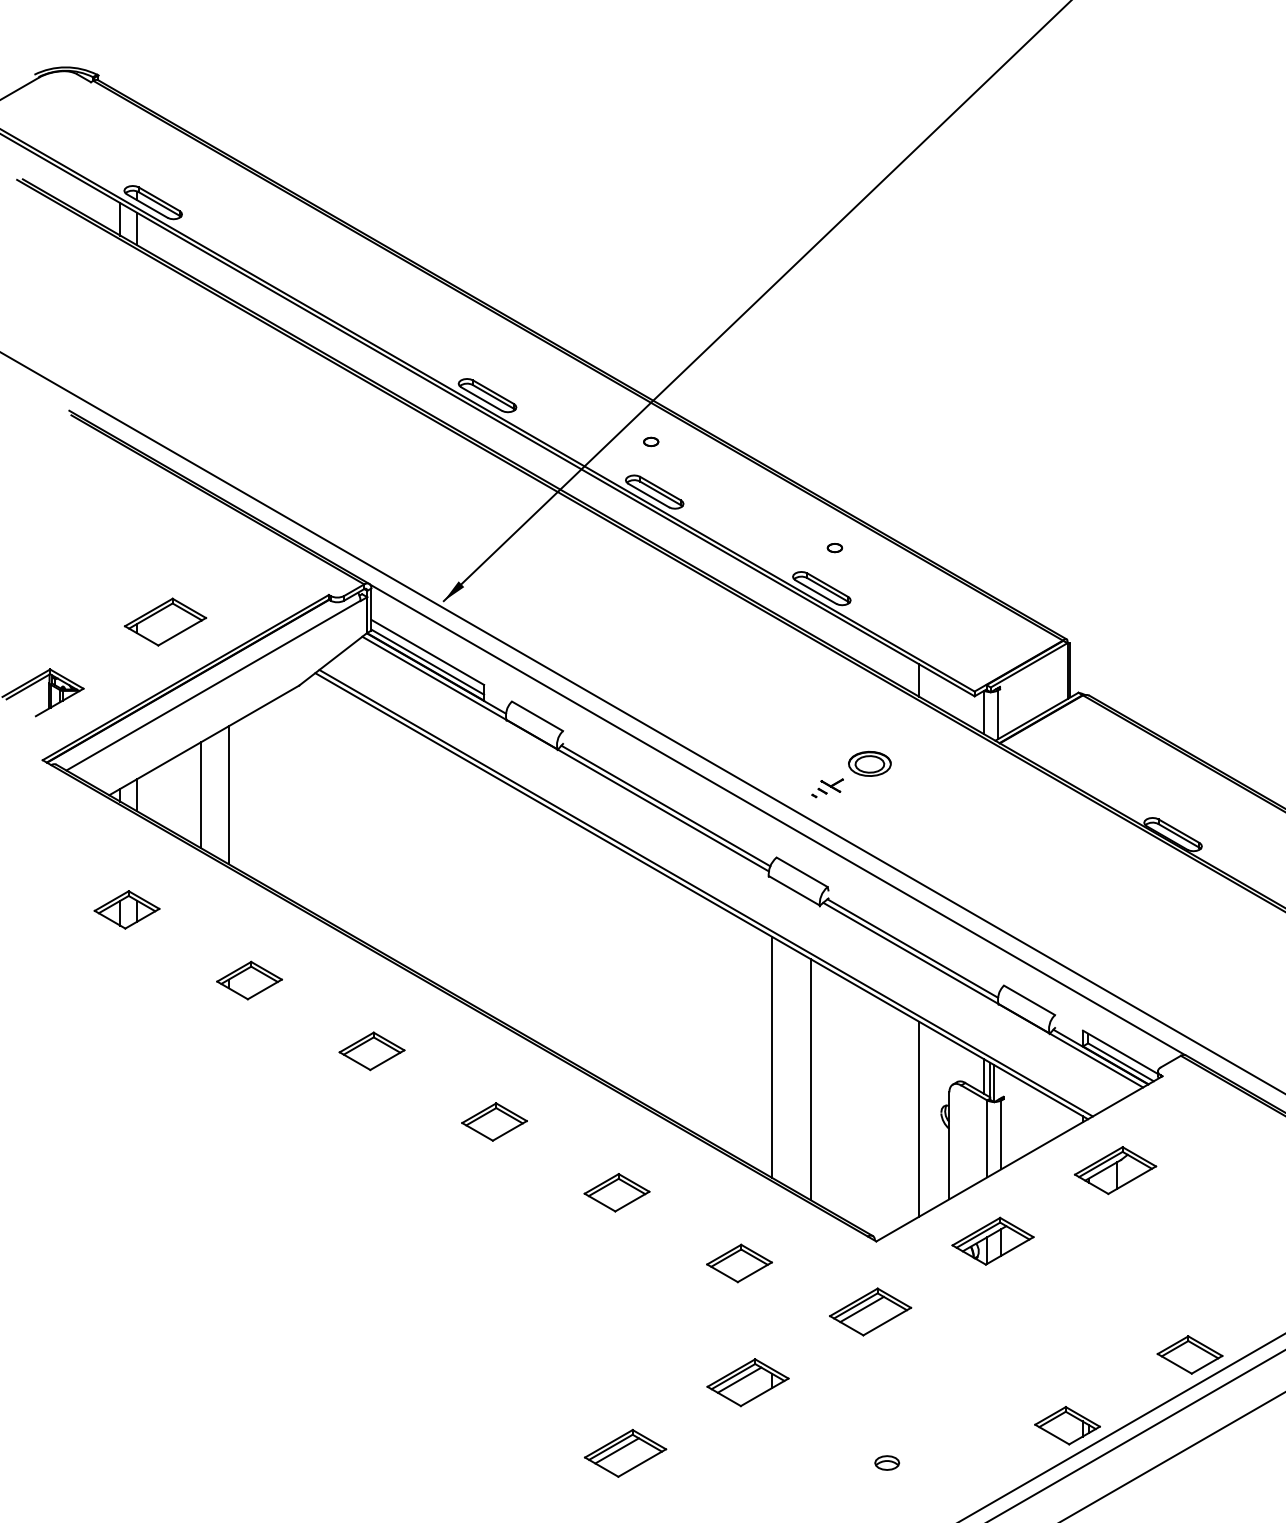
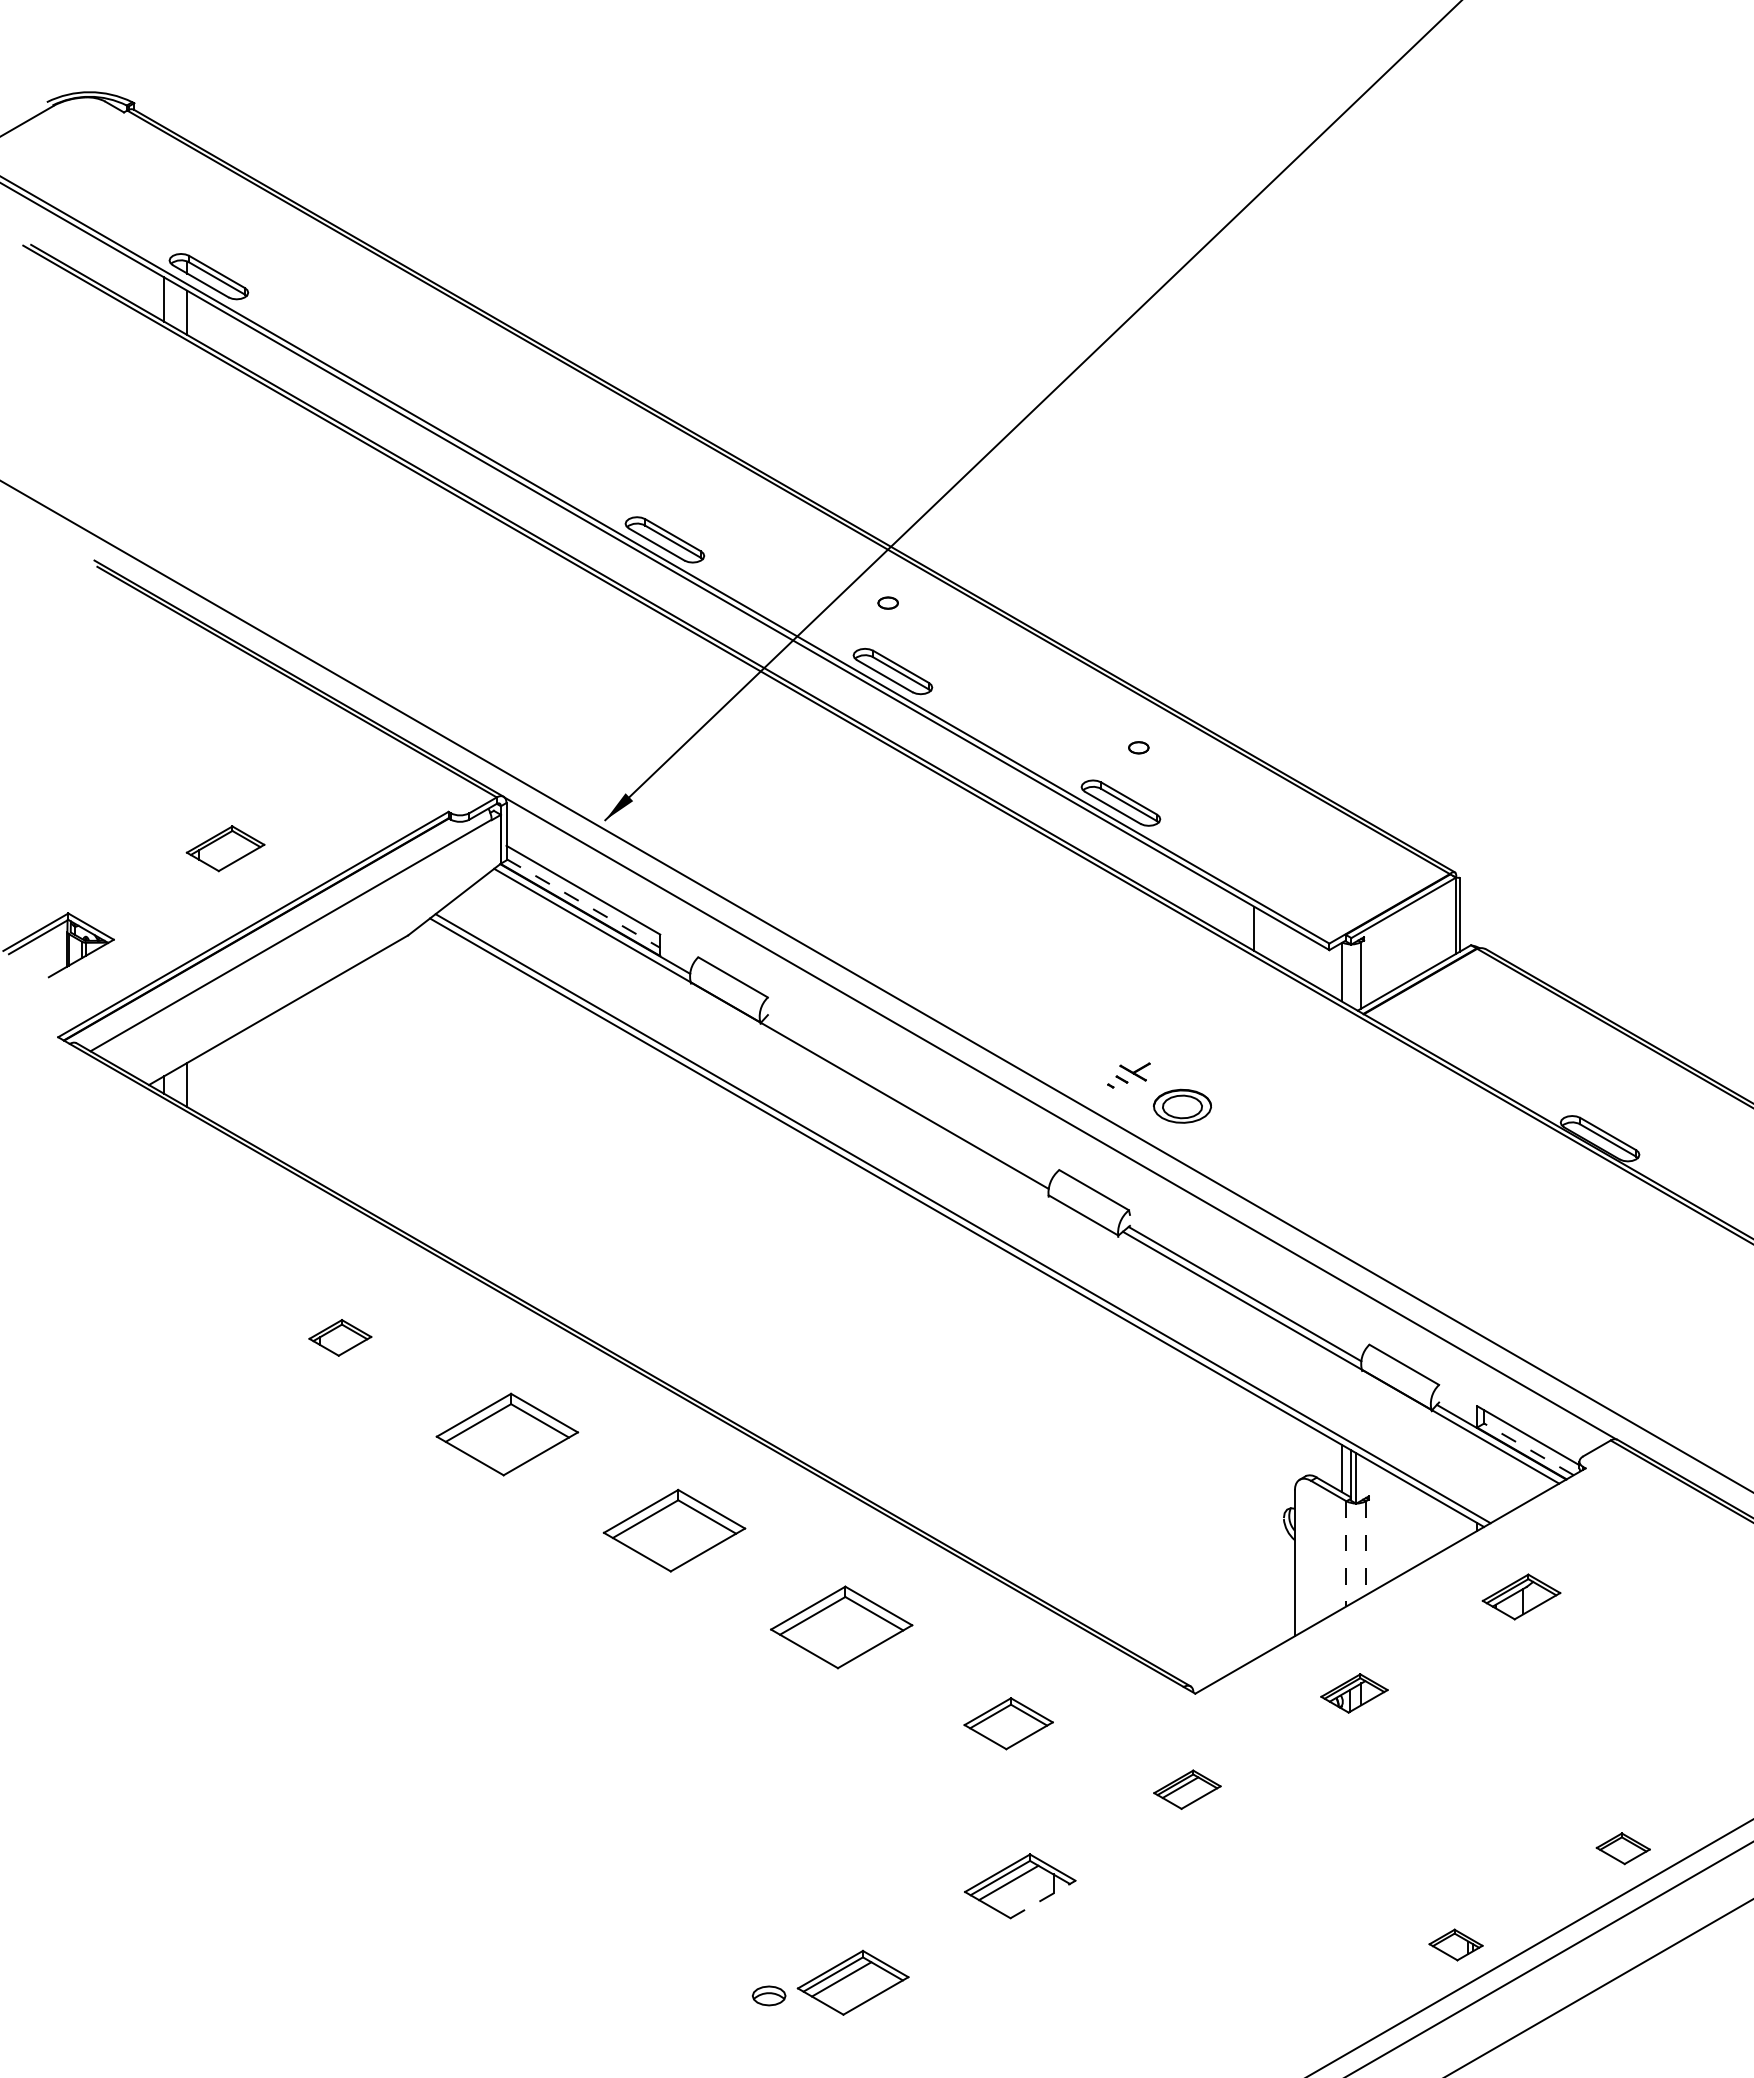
part: (165, 621) -> (225, 848), size x0.7
line: (427, 662) -> (583, 903), solid -> dashed
part: (869, 763) -> (1182, 1105), moved
line: (201, 794) -> (274, 1084), removed
line: (228, 794) -> (311, 1084), removed
line: (665, 805) -> (907, 1099), removed
part: (127, 909) -> (173, 1240), removed
part: (249, 980) -> (340, 1337), size x0.7
part: (372, 1050) -> (507, 1433), size x1.6
line: (772, 1057) -> (1053, 1442), removed
line: (1120, 1062) -> (1528, 1449), solid -> dashed
line: (811, 1079) -> (1106, 1472), removed
line: (919, 1118) -> (1253, 1526), removed
part: (494, 1121) -> (674, 1530), size x1.6
line: (1001, 1135) -> (1365, 1548), solid -> dashed
line: (987, 1138) -> (1346, 1553), solid -> dashed
part: (1115, 1170) -> (1521, 1596), size x0.7
part: (616, 1192) -> (841, 1626), size x1.6
part: (993, 1241) -> (1354, 1693), size x0.6
part: (870, 1311) -> (1187, 1789), size x0.6
part: (1190, 1354) -> (1623, 1848), size x0.6
line: (765, 1392) -> (1043, 1899), solid -> dashed
part: (1067, 1425) -> (1455, 1944), size x0.6
part: (886, 1462) -> (768, 1995), moved

